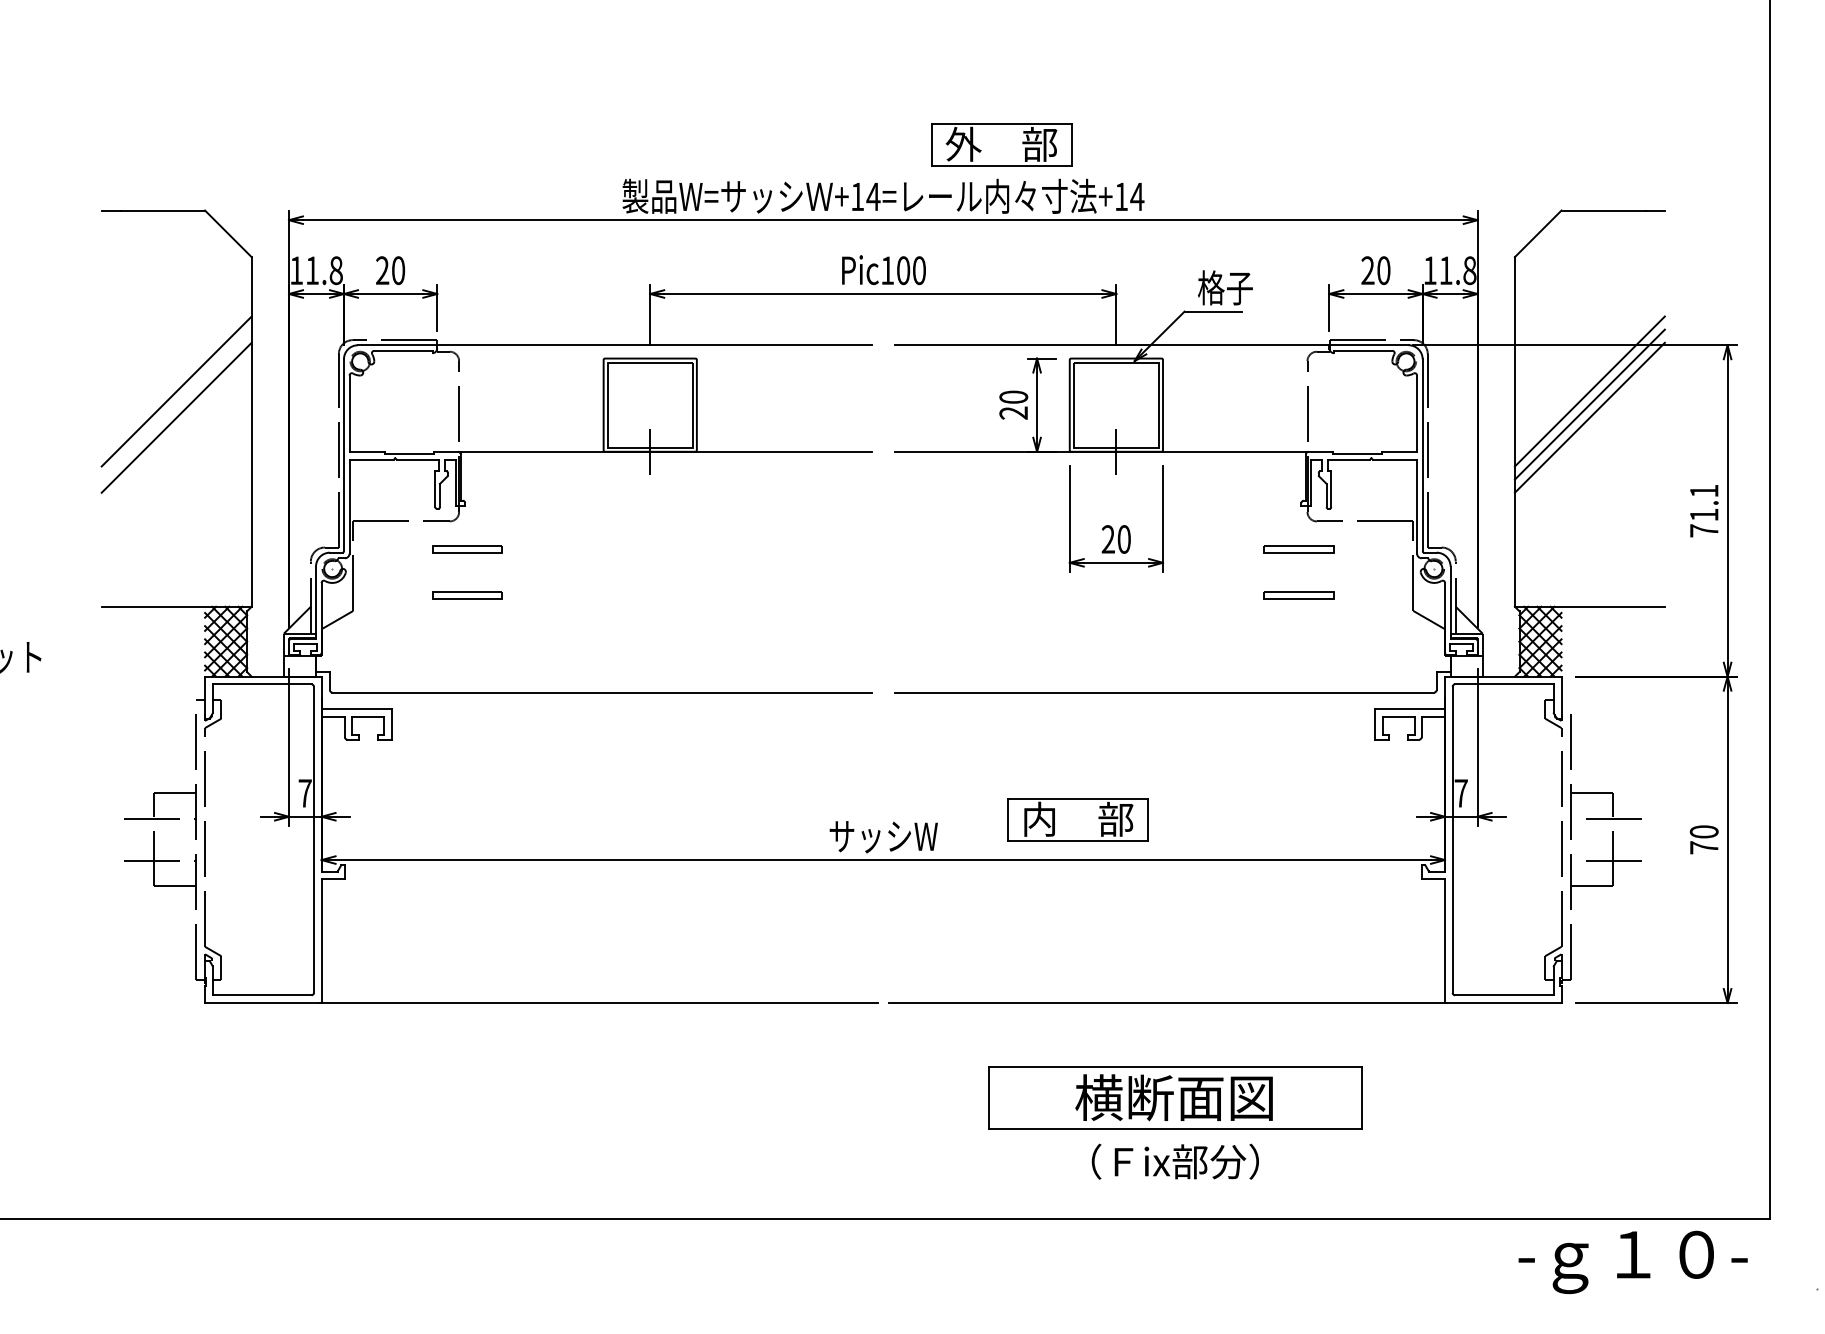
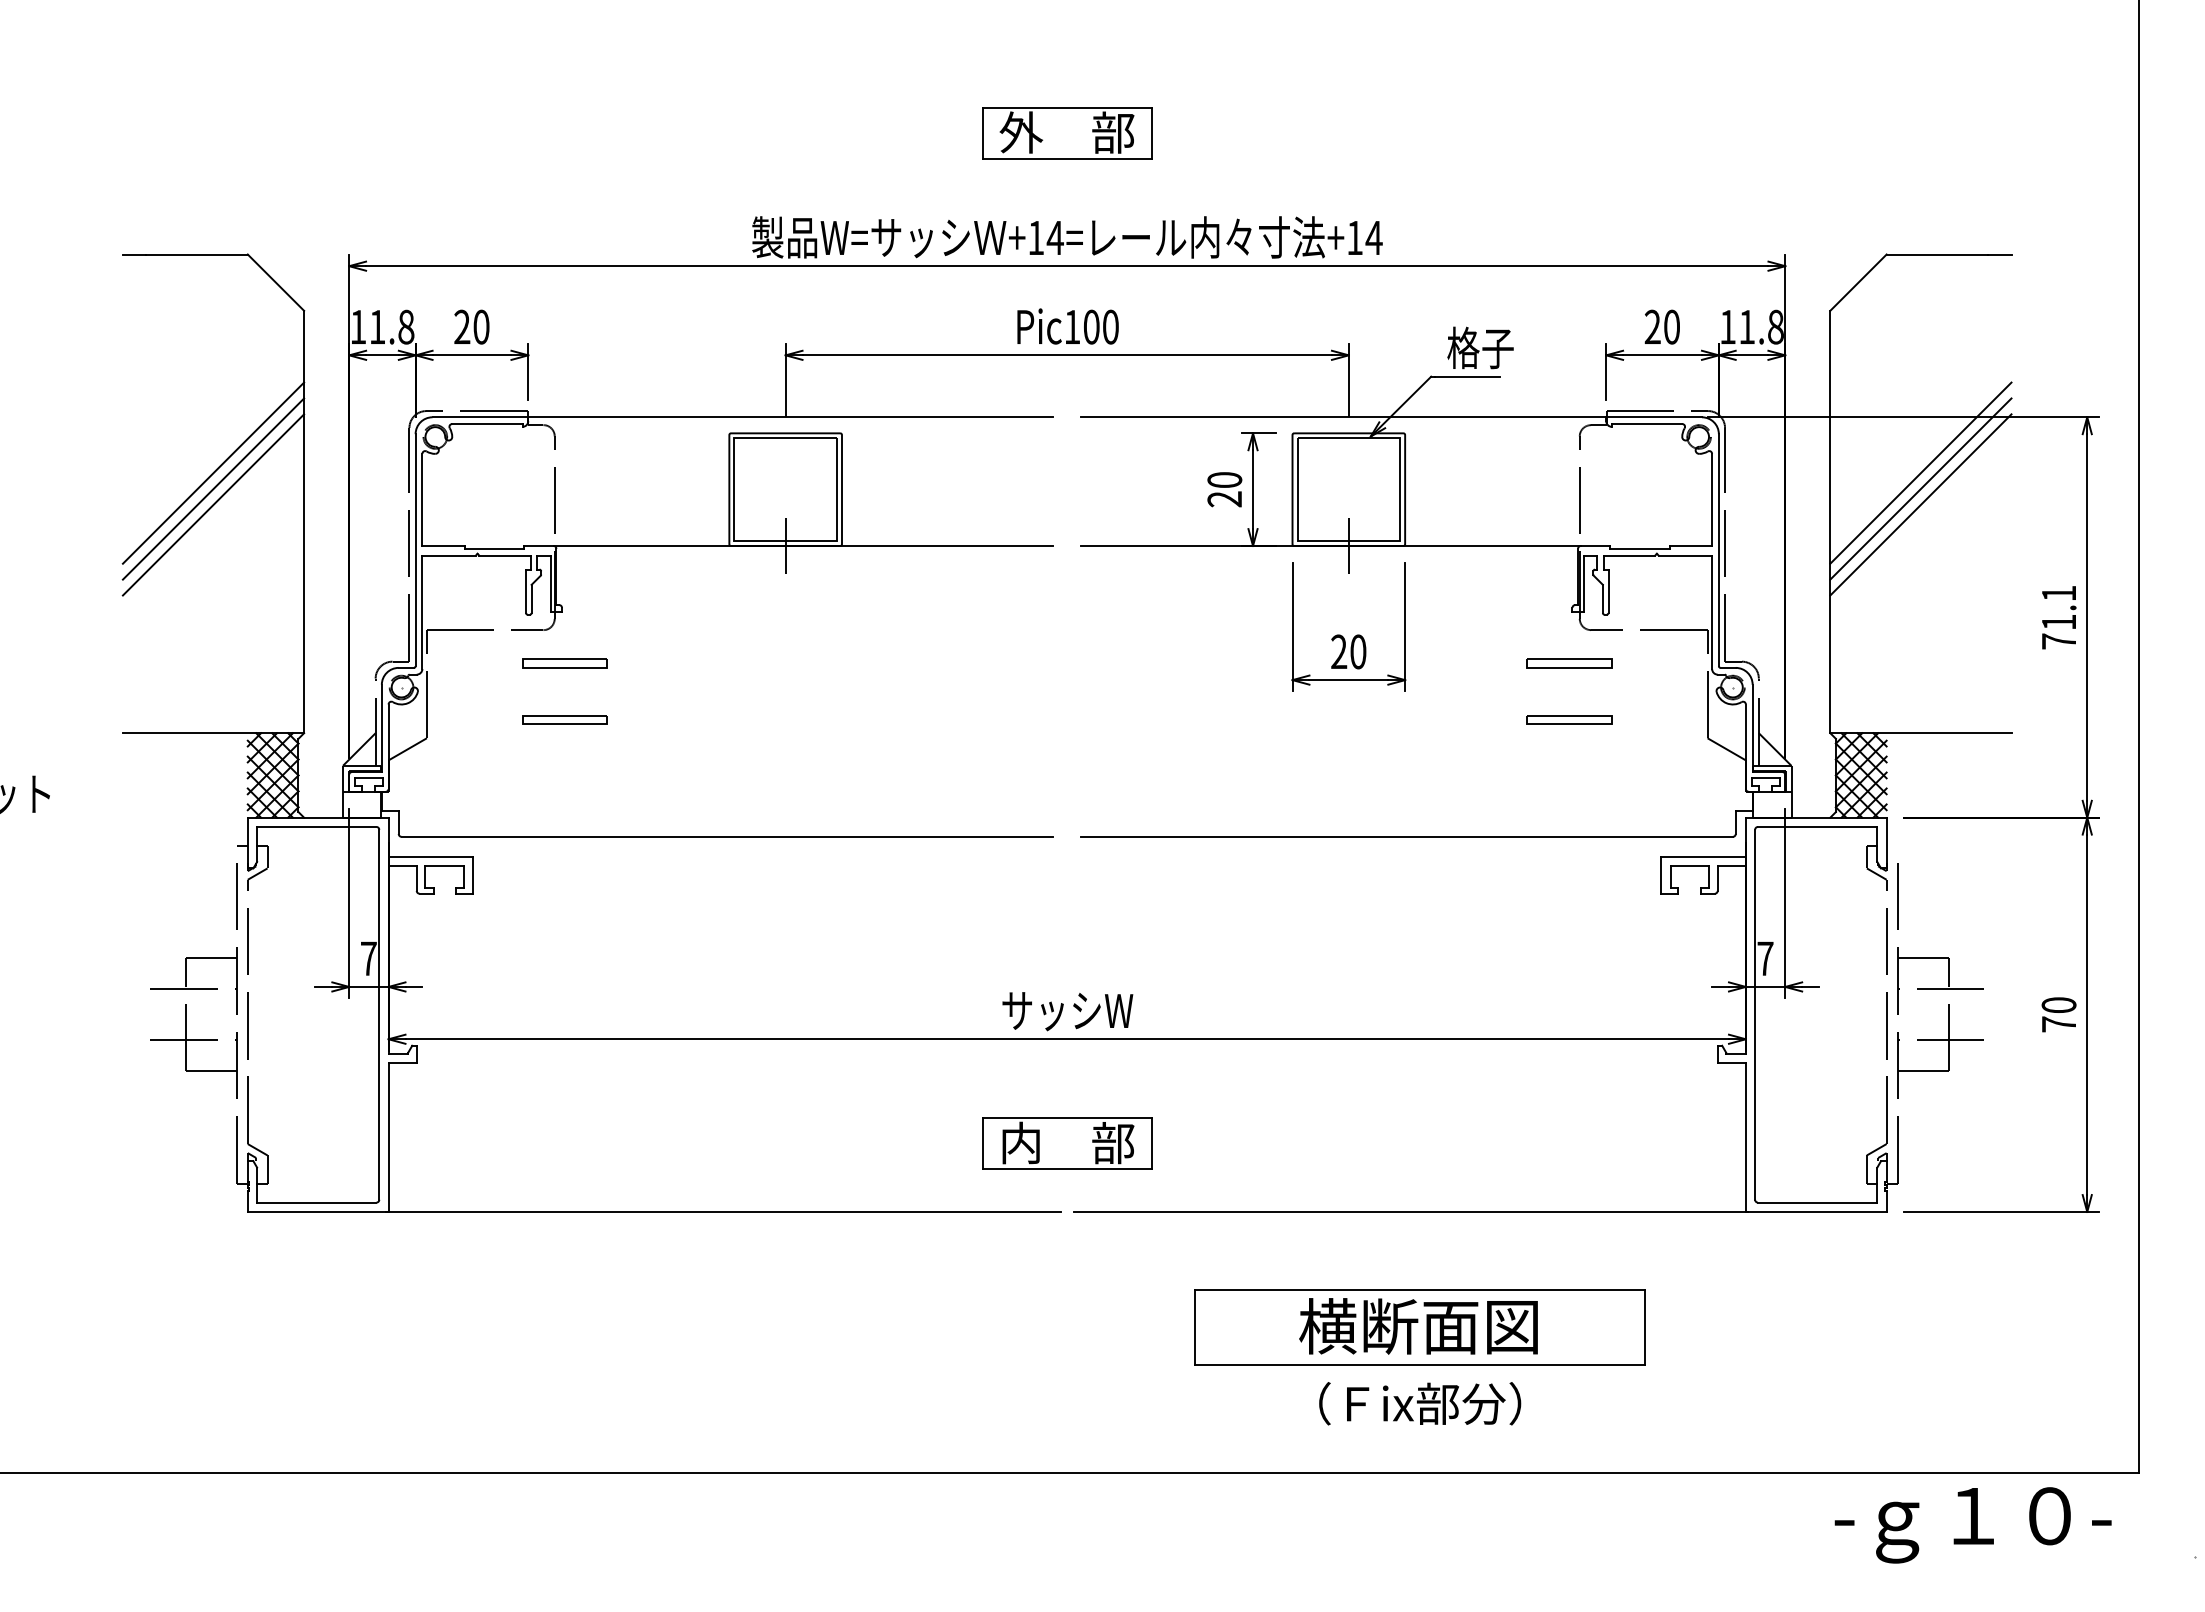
part: (1001, 145) -> (1067, 133), moved
line: (176, 404) -> (213, 488), added
part: (1078, 819) -> (1067, 1143), moved

